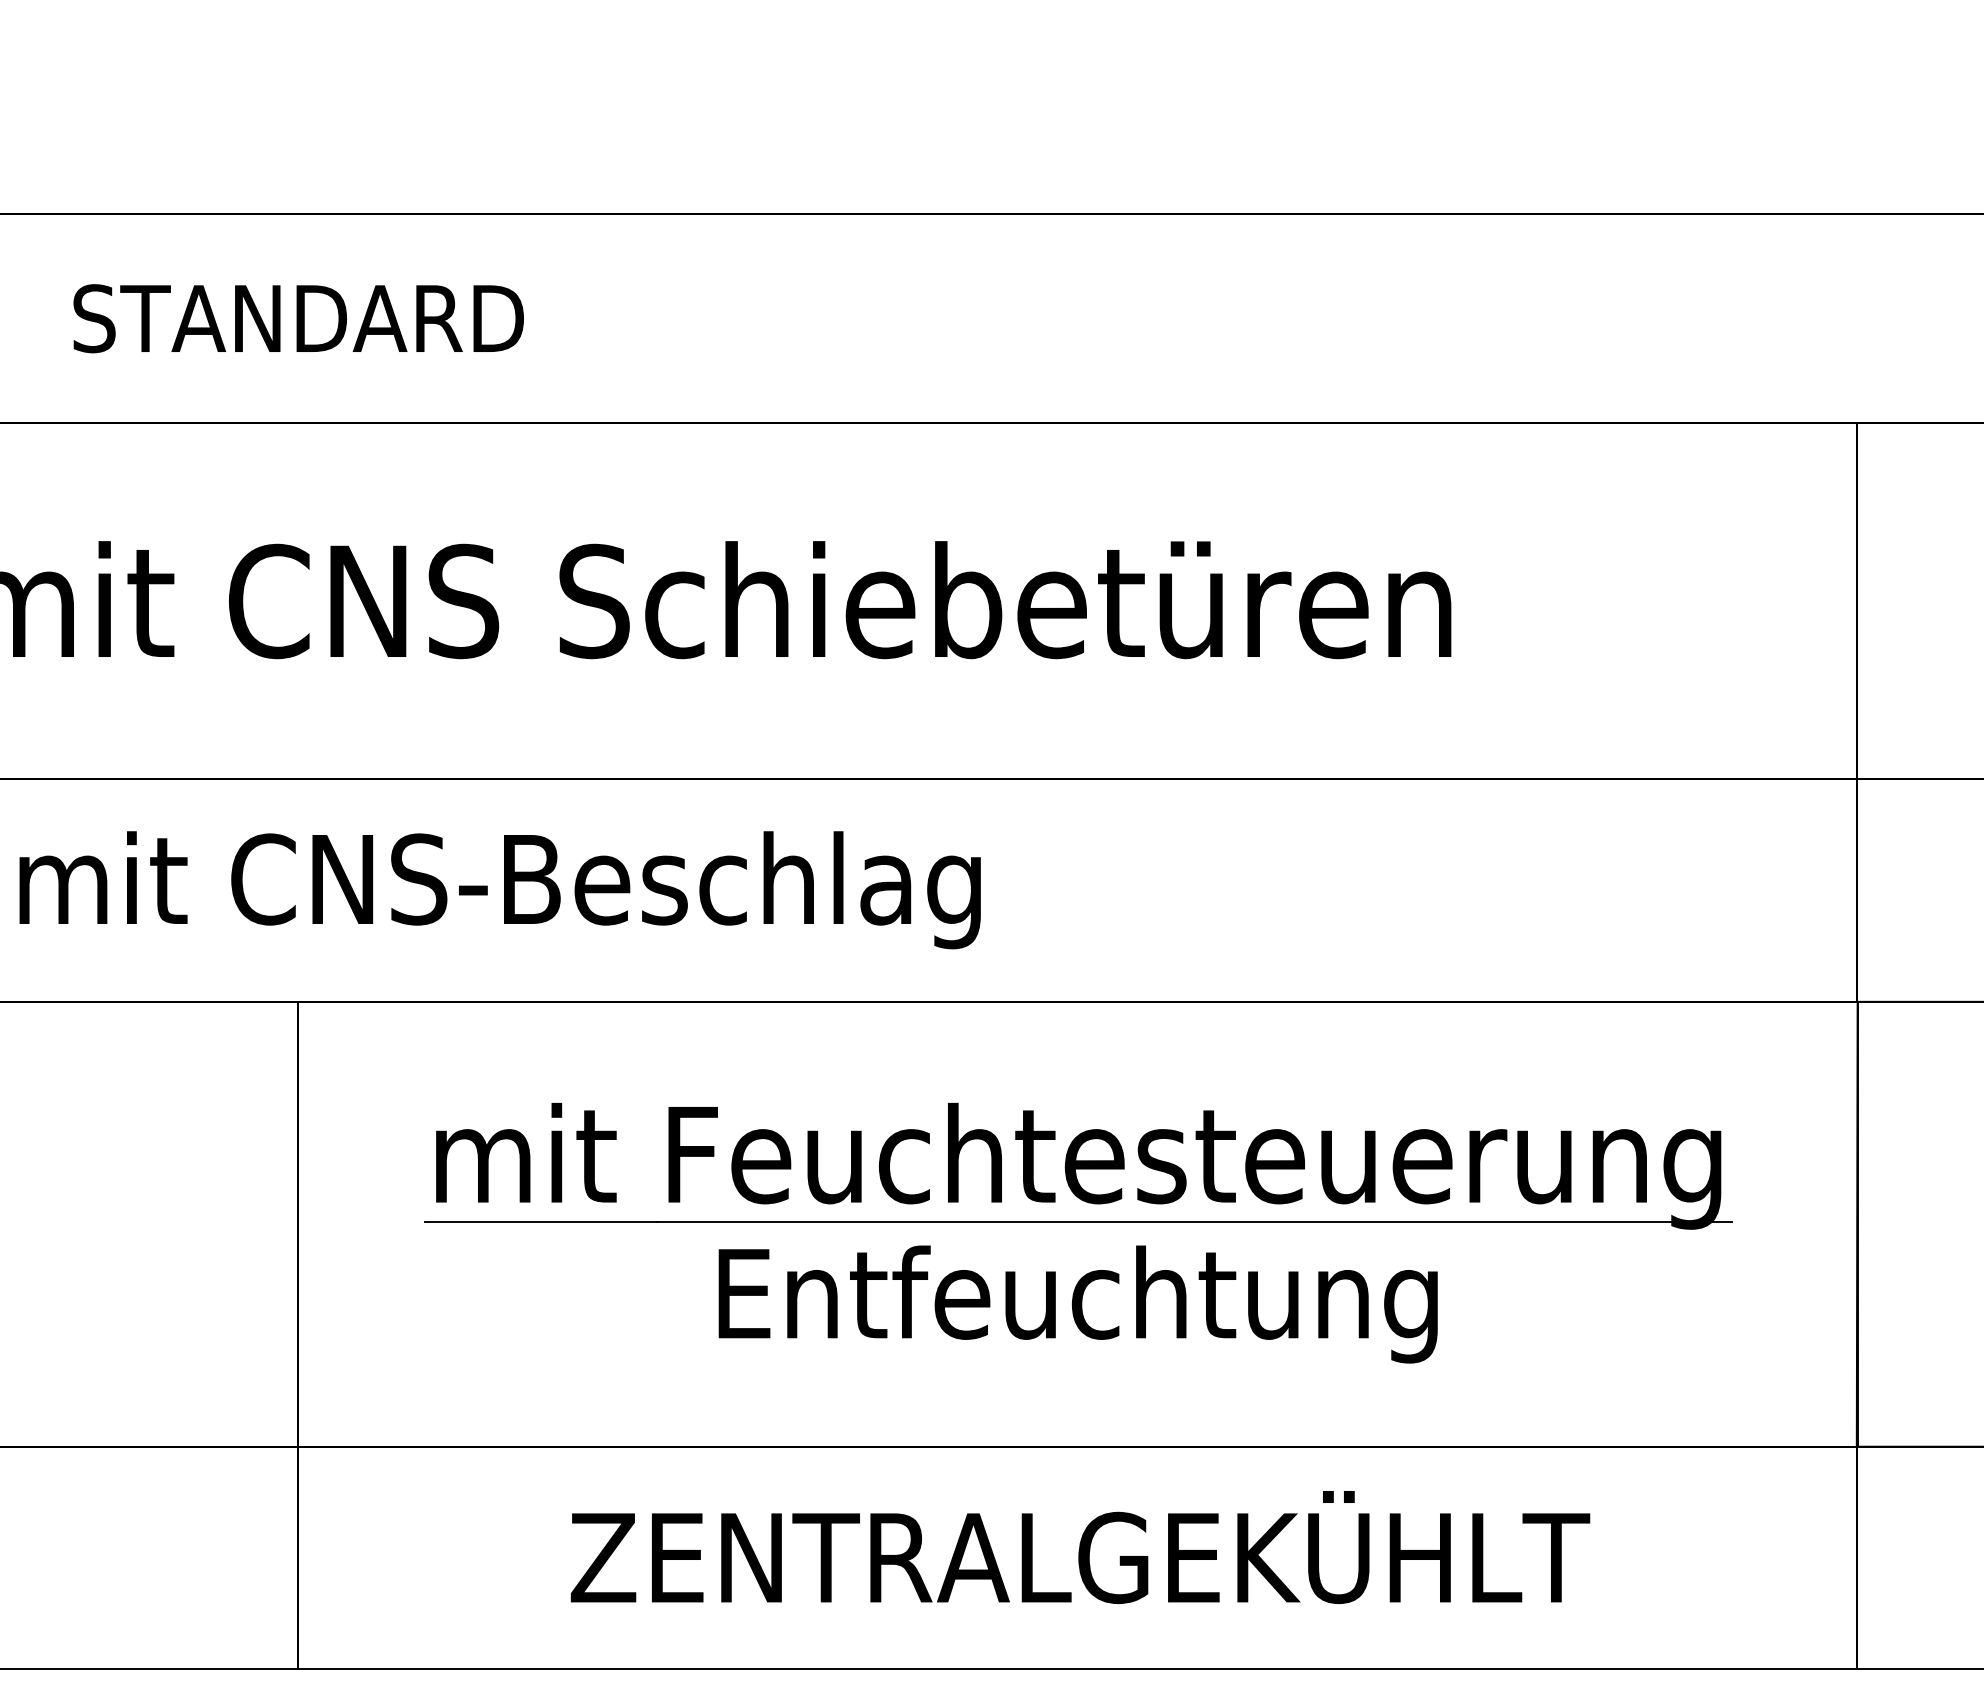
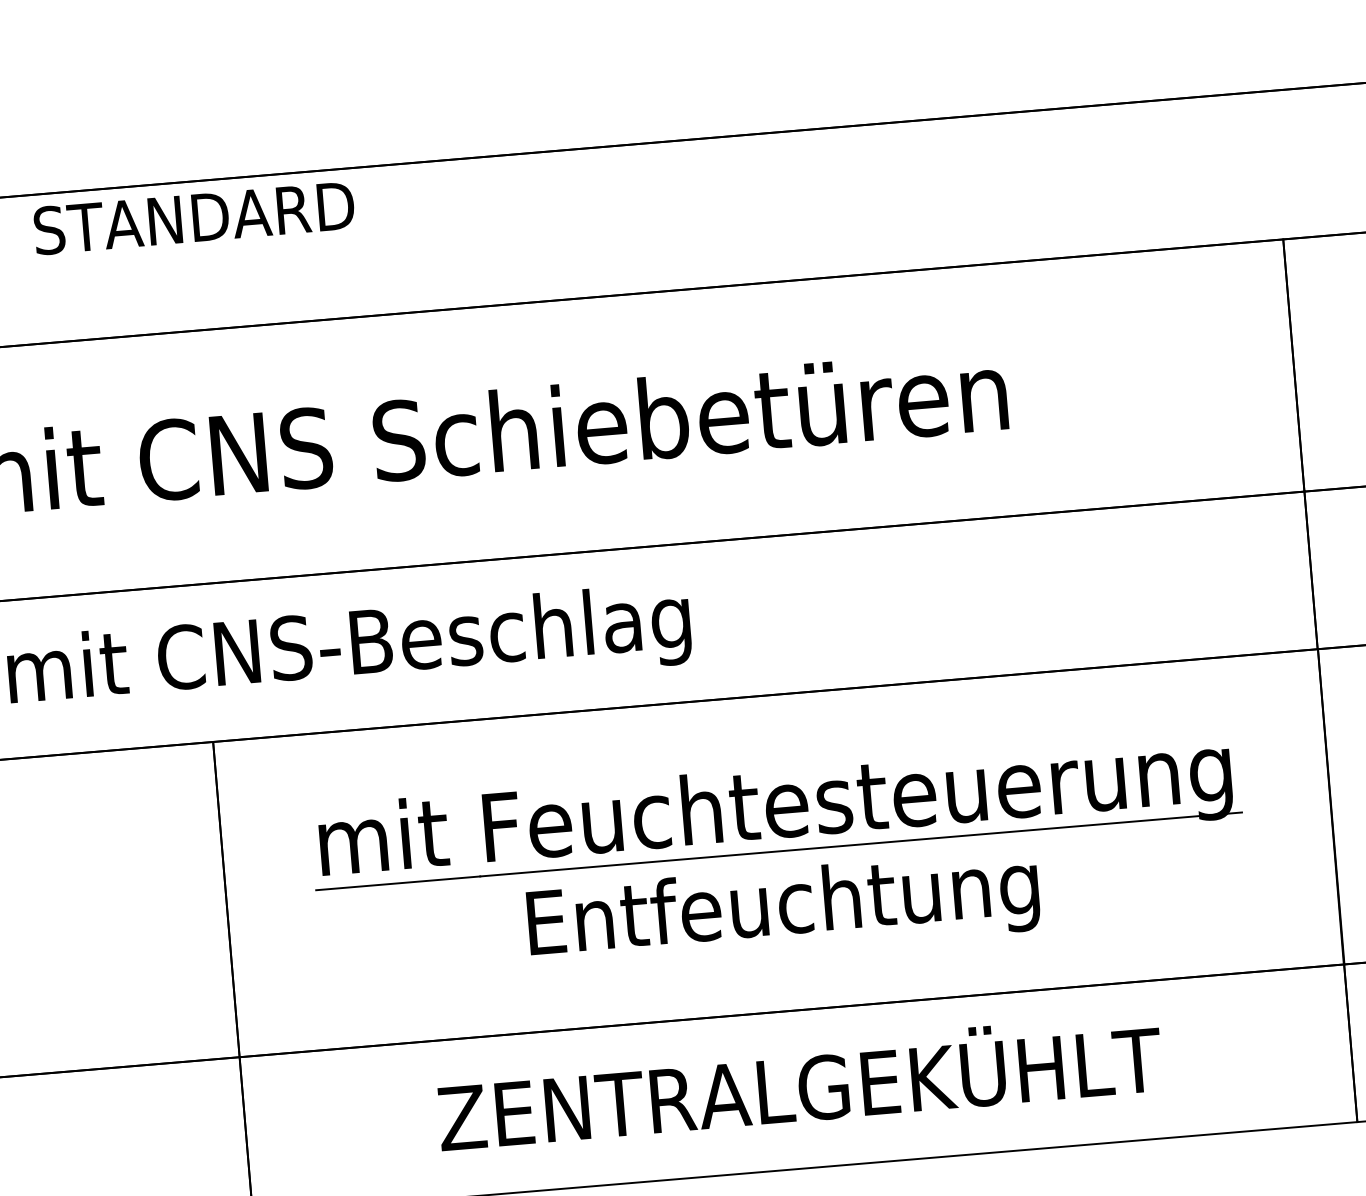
text: (298, 318) -> (194, 218), moved

